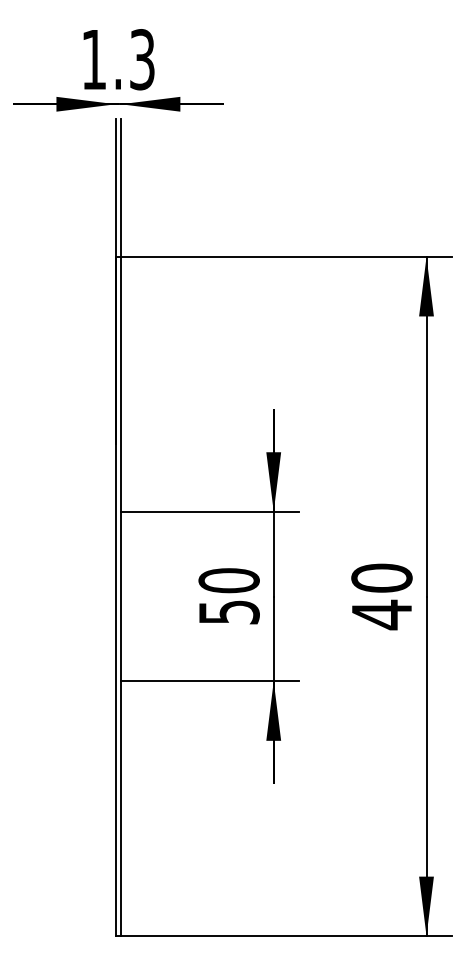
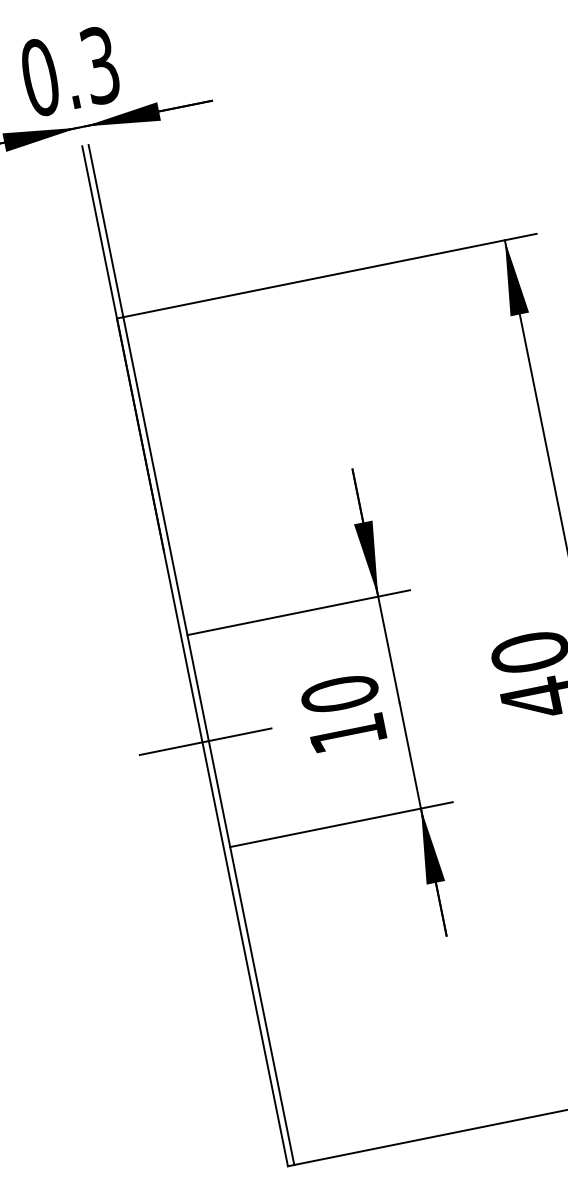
text: (93, 59) -> (39, 77), 1.3 -> 0.3
line: (117, 596) -> (204, 741), added
text: (229, 612) -> (348, 733), 50 -> 10

